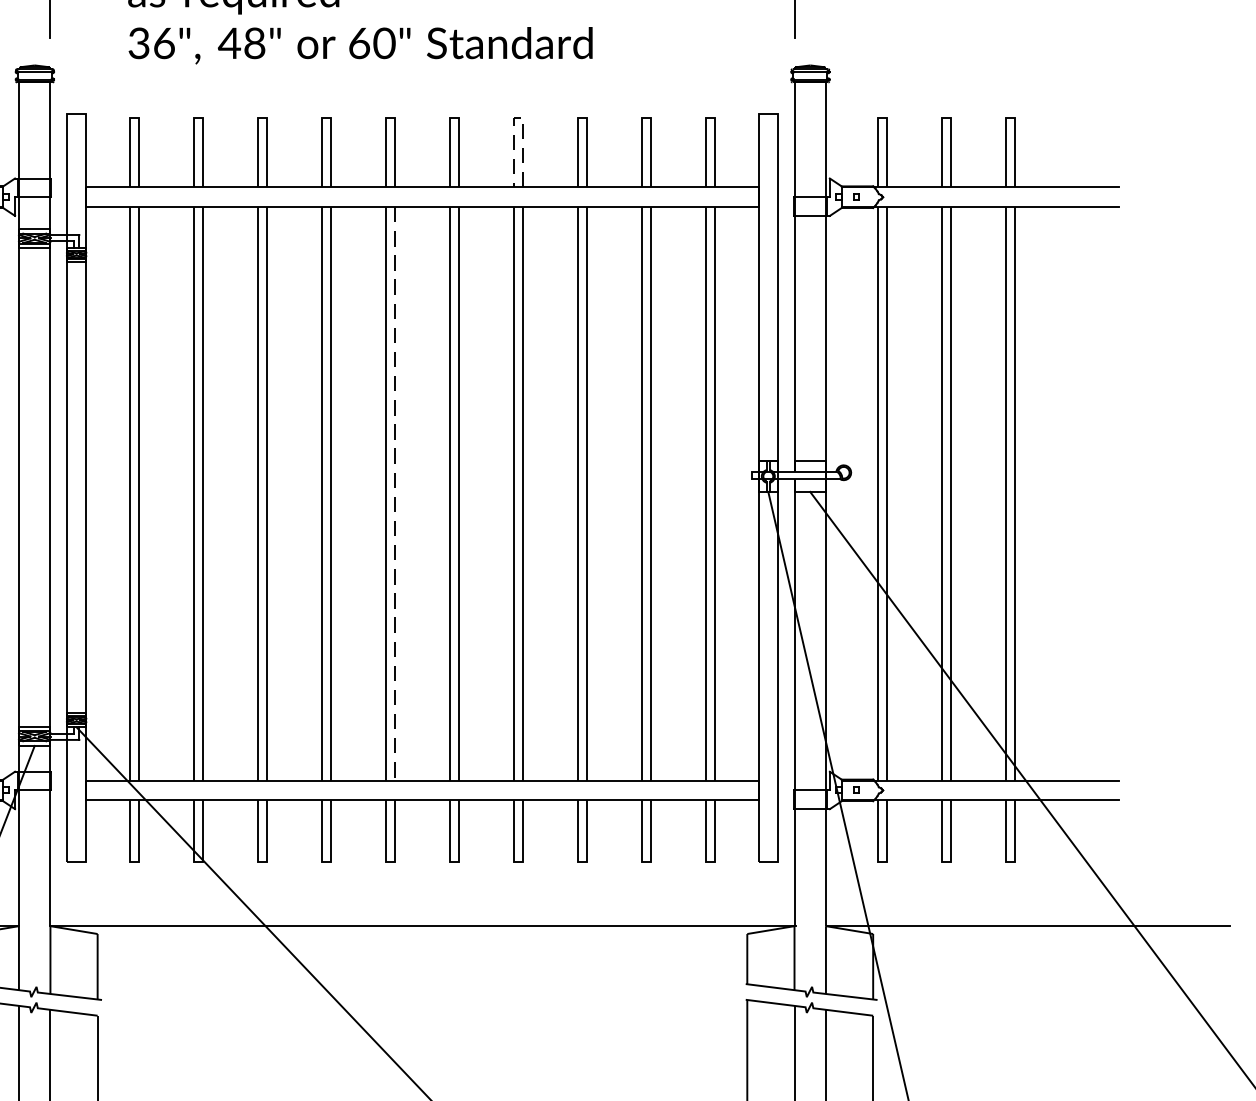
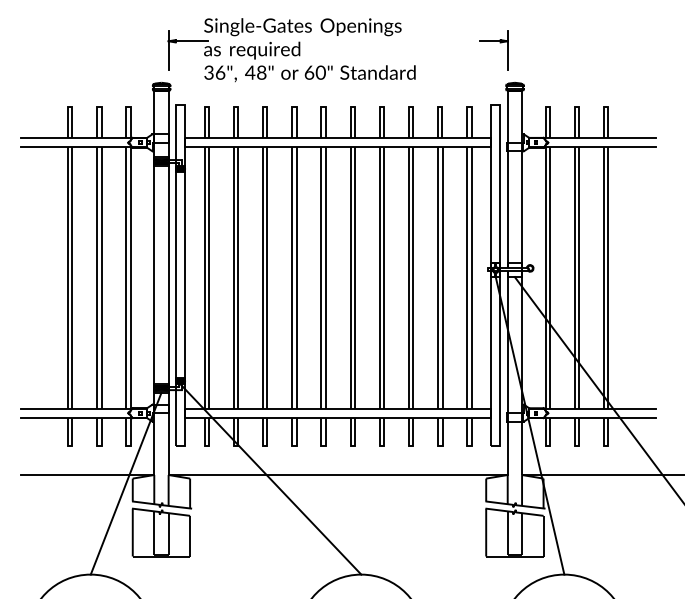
line: (517, 117) -> (381, 106), dashed -> solid
line: (394, 494) -> (325, 278), dashed -> solid

